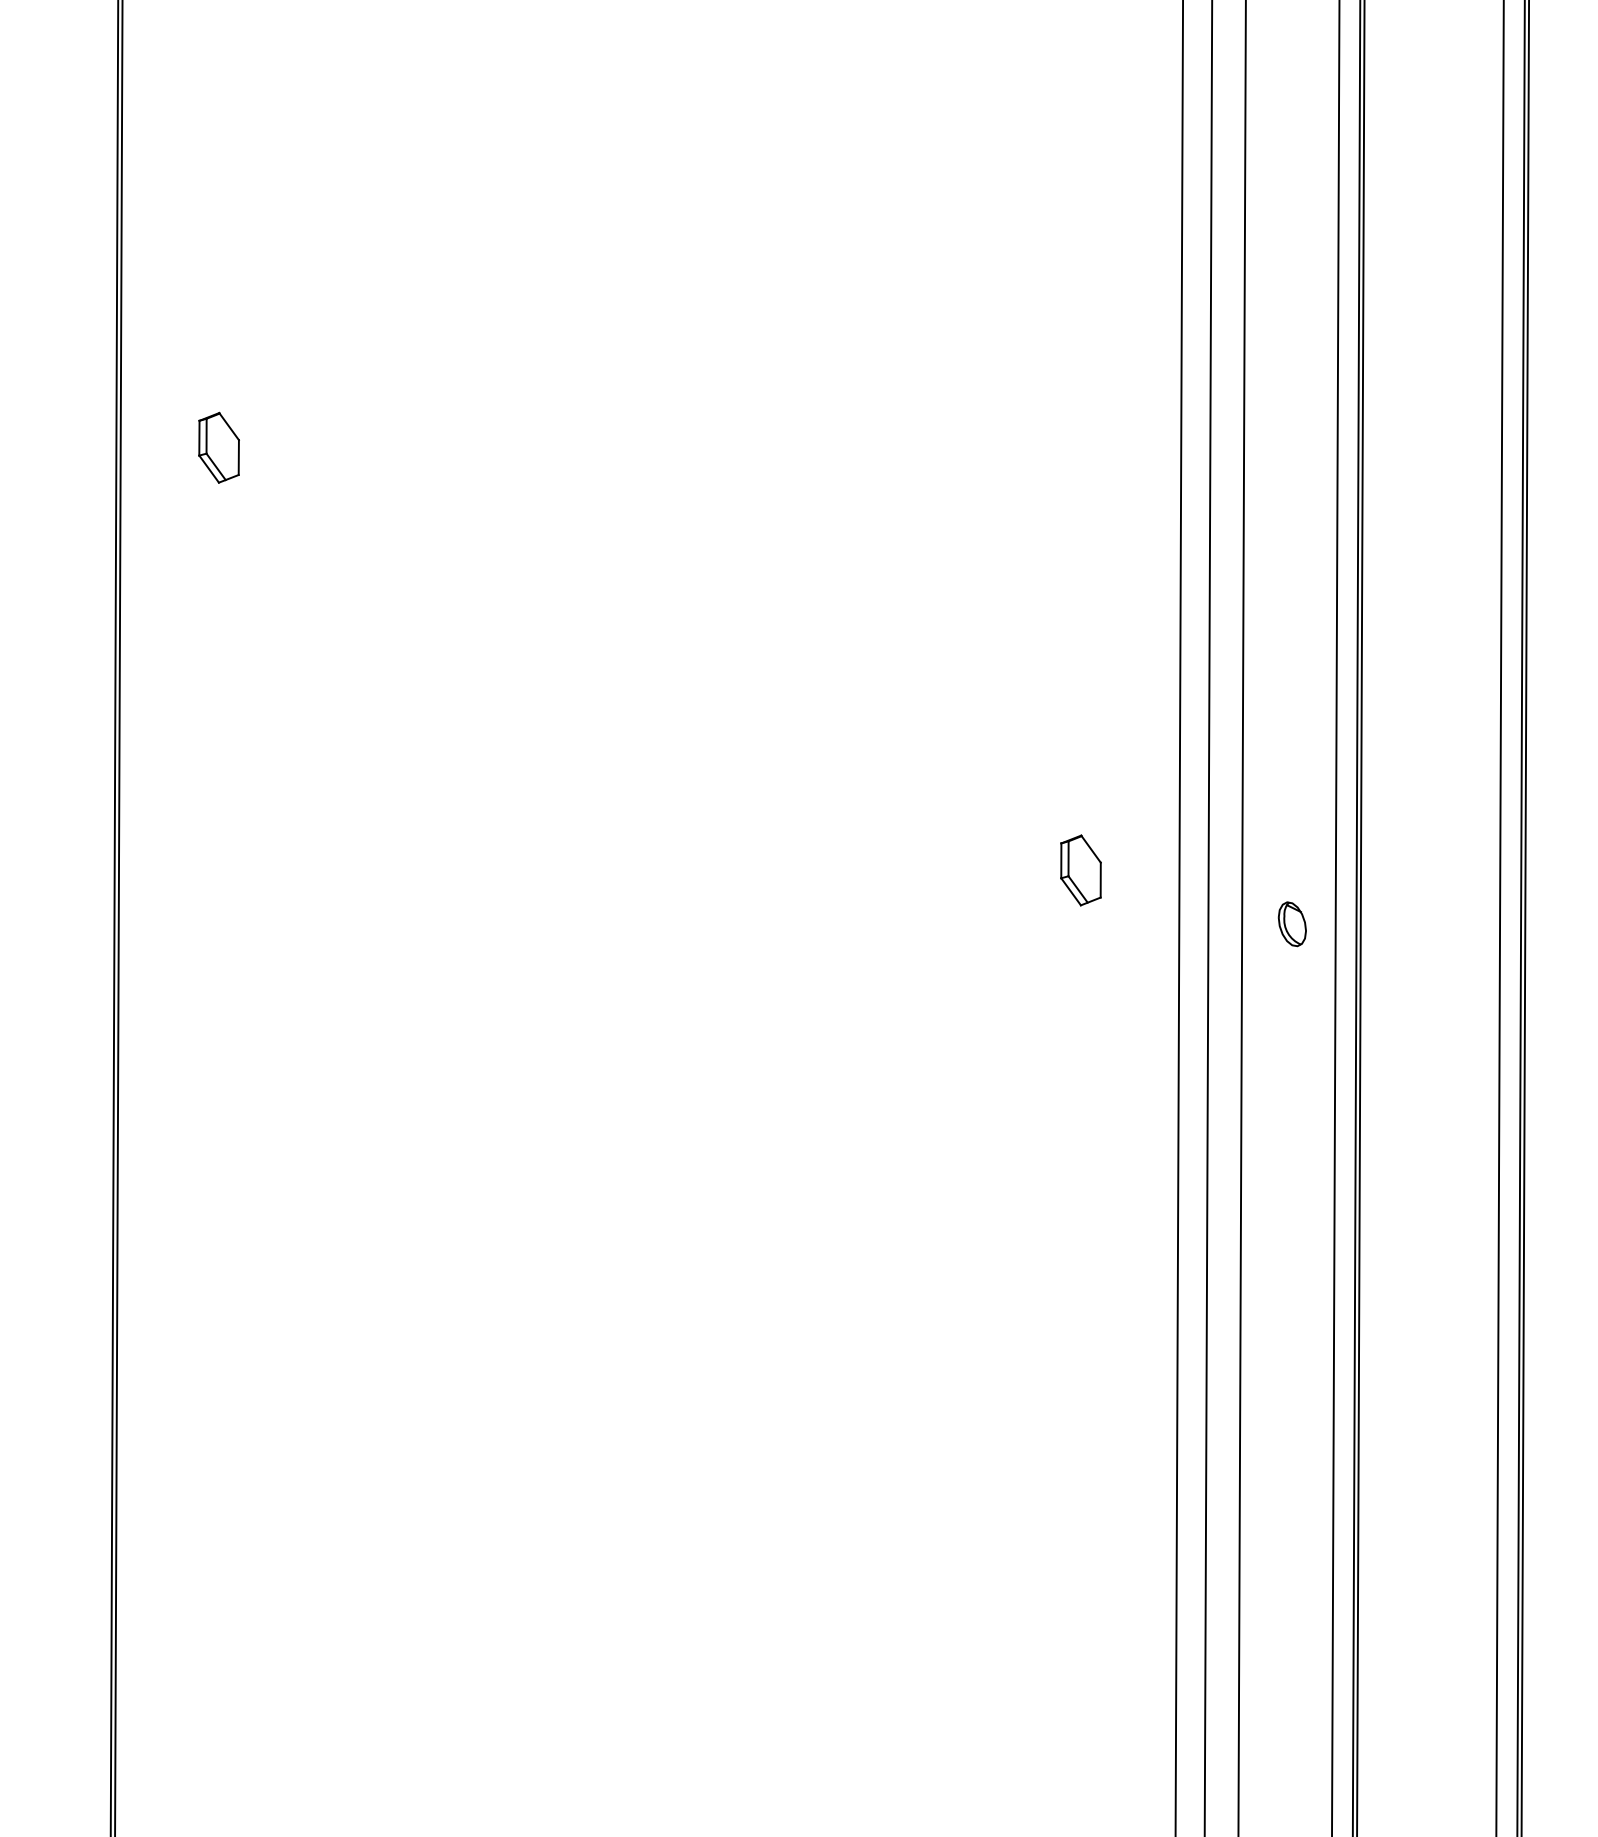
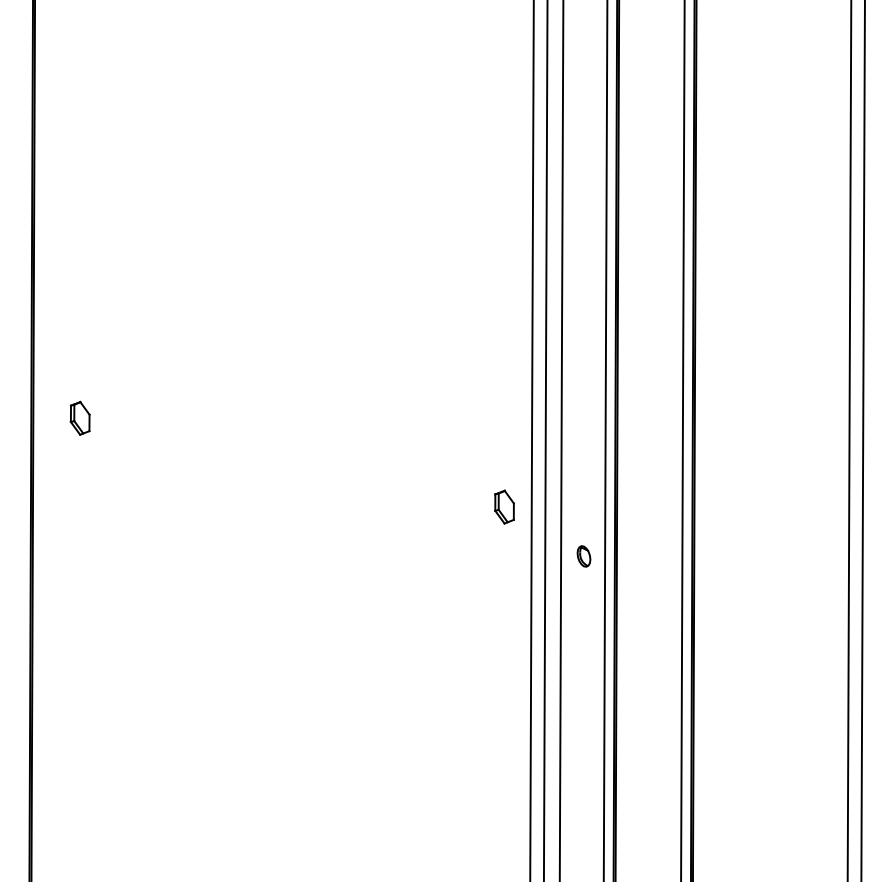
part: (217, 445) -> (79, 417), moved
part: (1080, 869) -> (504, 506), moved
part: (1291, 924) -> (583, 556), moved

